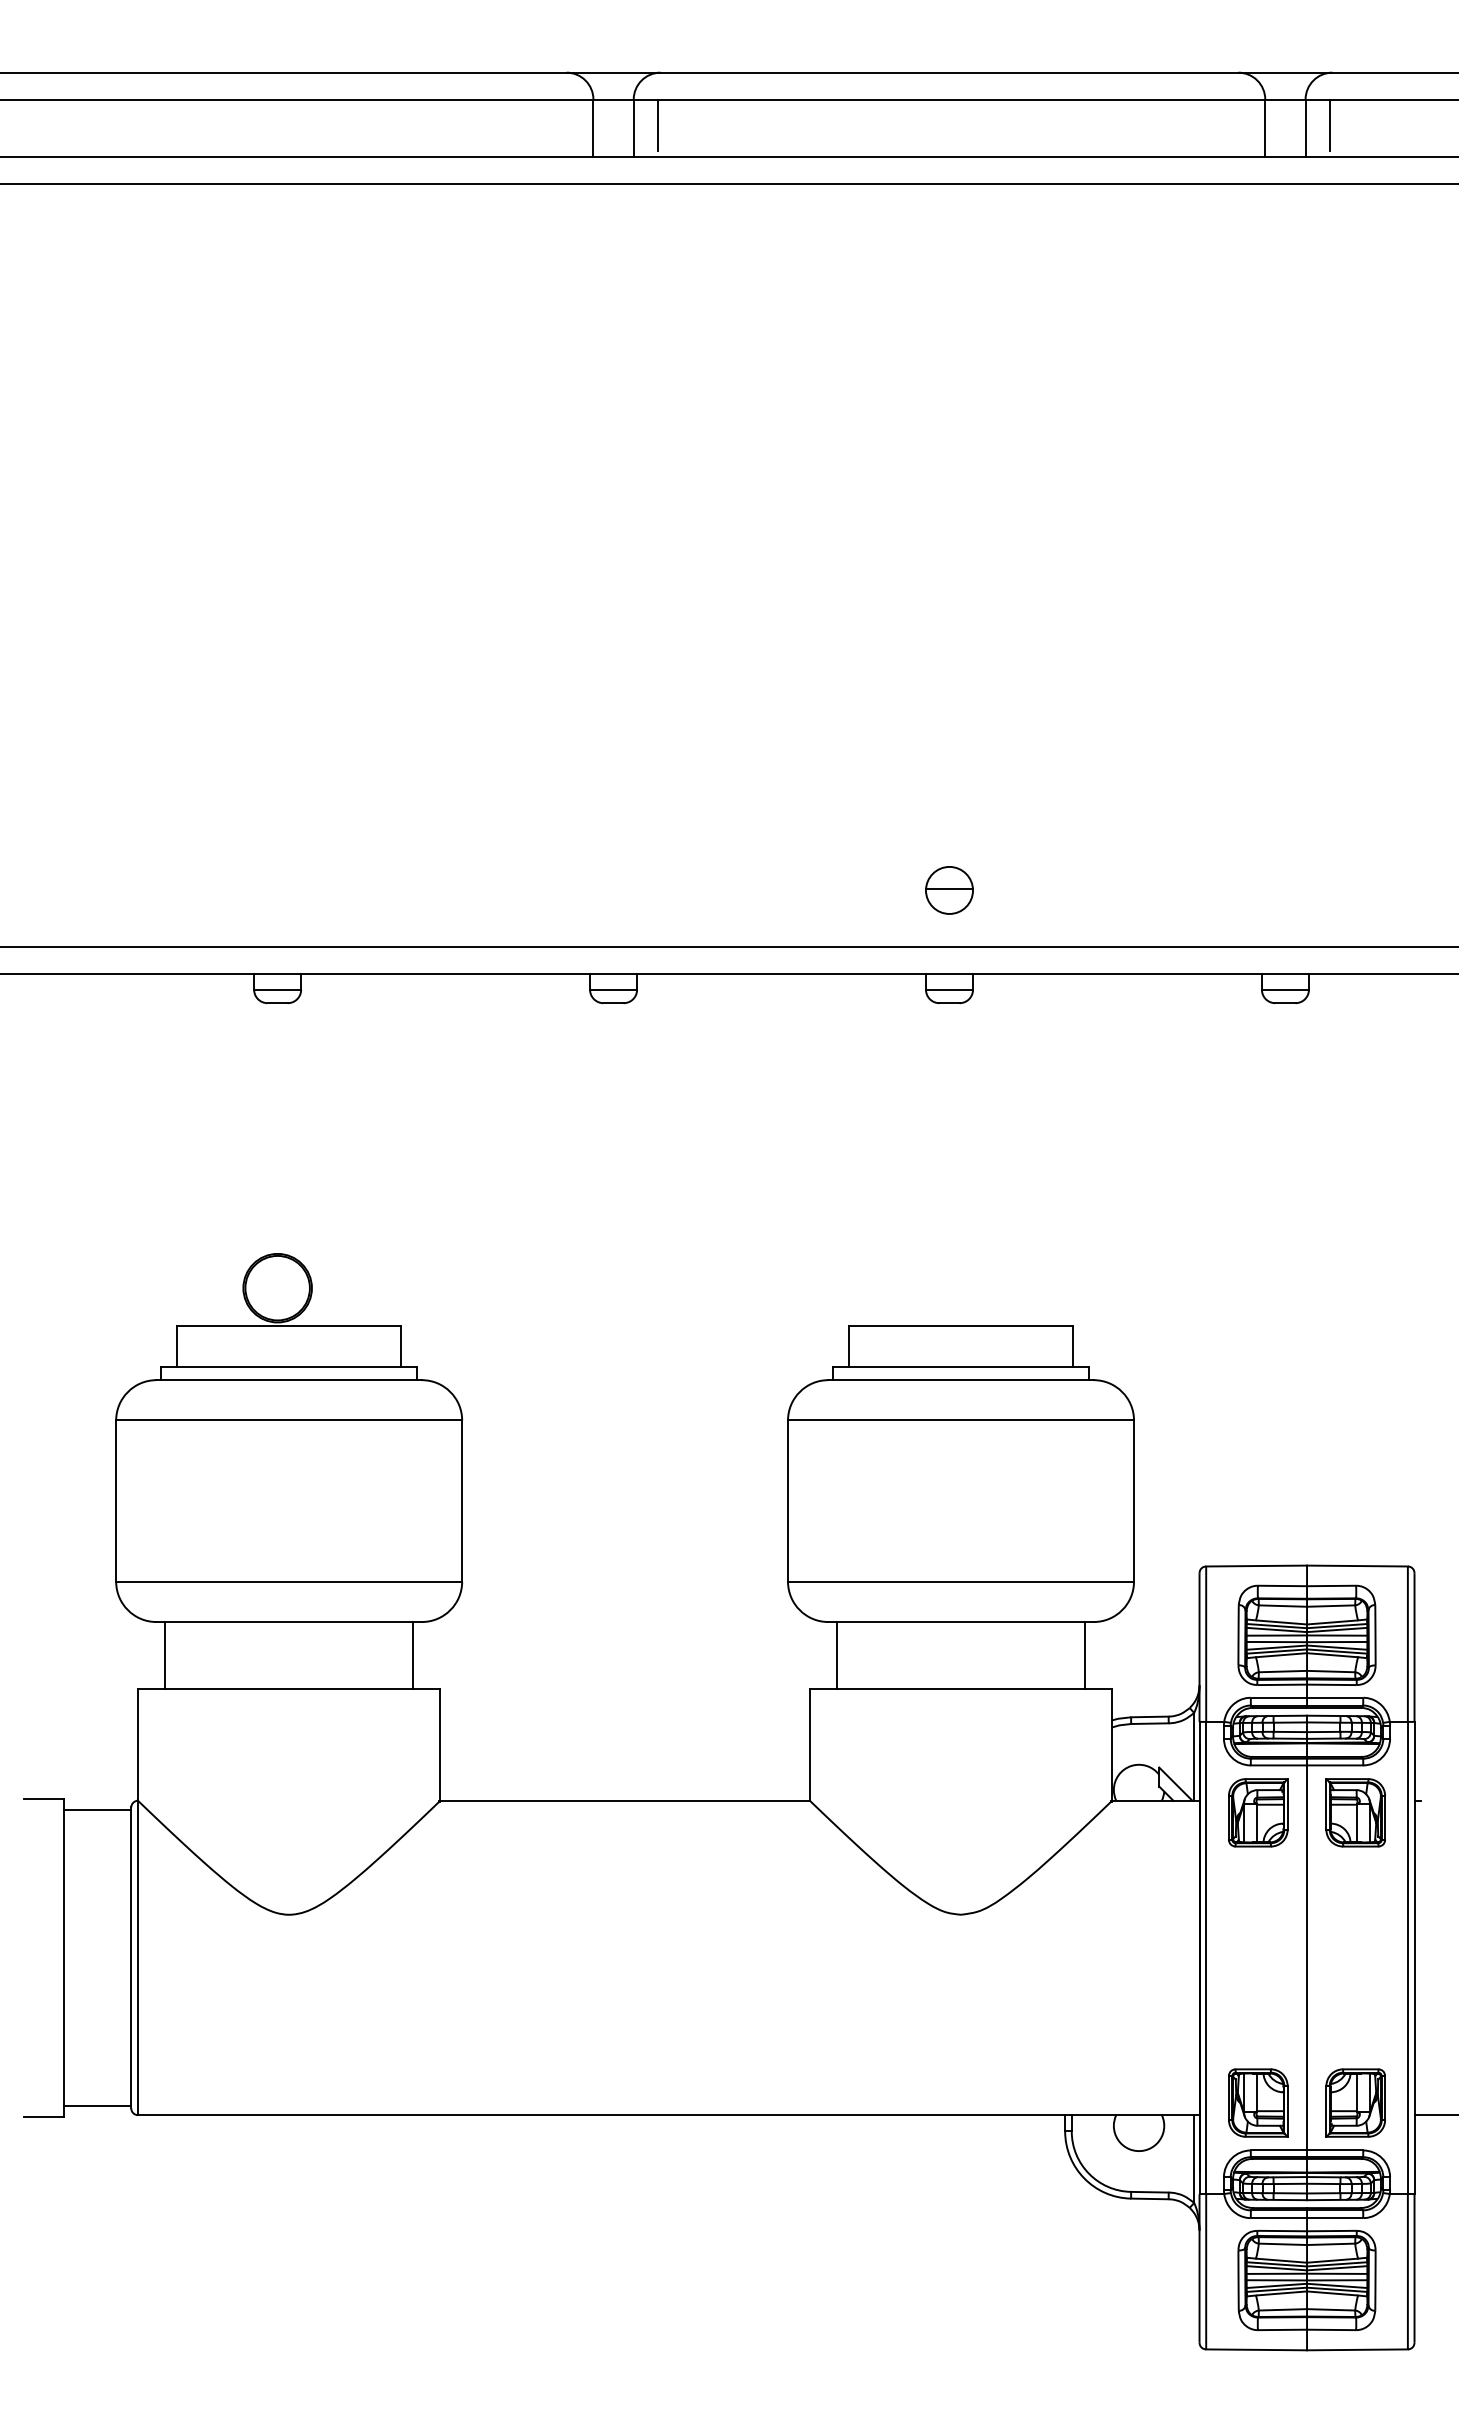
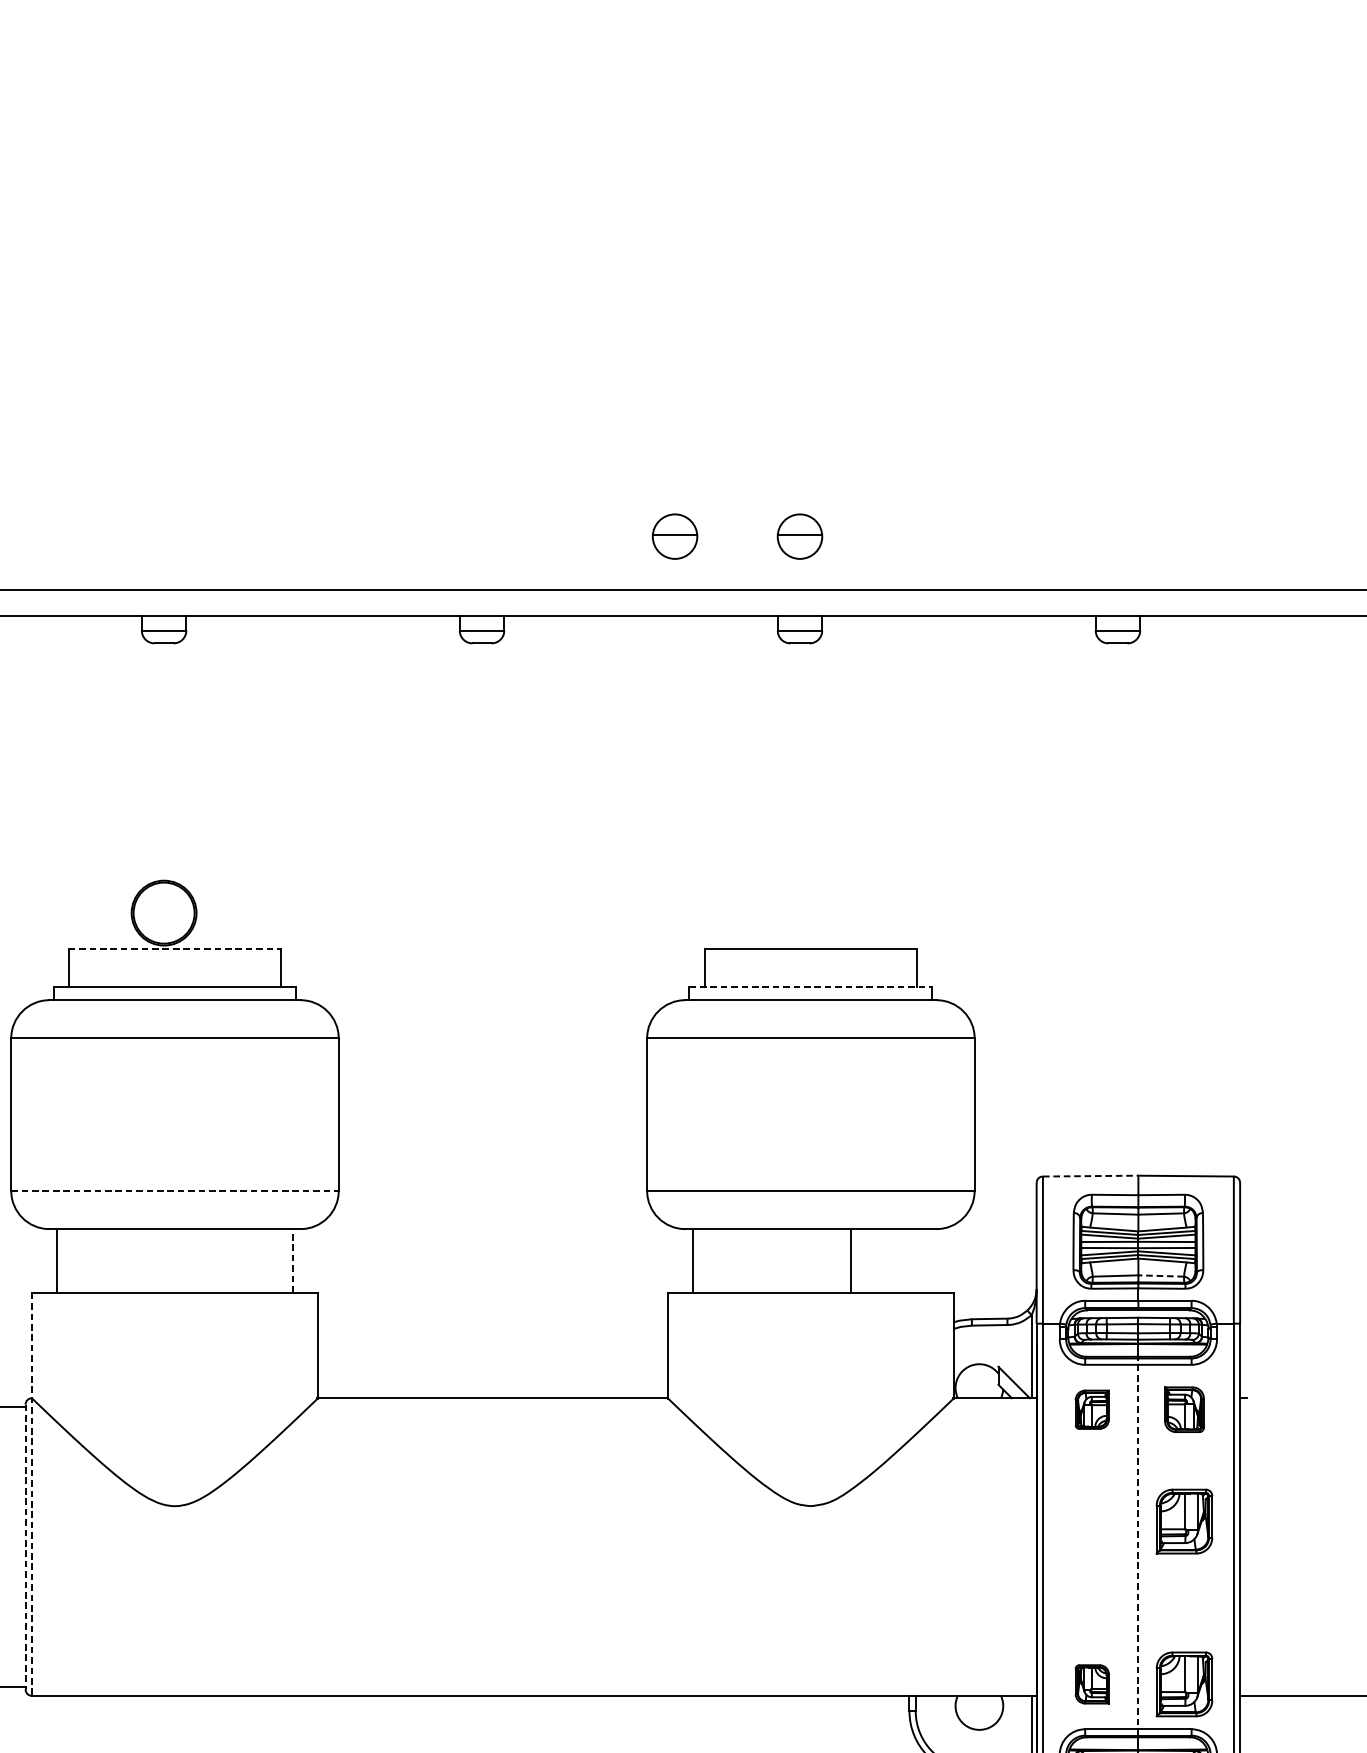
part: (817, 890) -> (675, 536), added
line: (289, 1326) -> (175, 949), solid -> dashed
line: (961, 1366) -> (811, 987), solid -> dashed
line: (1257, 1566) -> (1091, 1176), solid -> dashed
line: (289, 1581) -> (175, 1190), solid -> dashed
line: (413, 1655) -> (292, 1260), solid -> dashed
line: (1085, 1655) -> (851, 1260), moved
line: (1330, 1671) -> (1160, 1275), solid -> dashed
part: (1258, 1812) -> (1092, 1409), size x0.6
part: (1355, 1812) -> (1184, 1409), size x0.7
line: (138, 1902) -> (32, 1494), solid -> dashed
part: (1355, 1930) -> (1184, 1521), added
line: (1307, 1957) -> (1138, 1546), solid -> dashed
line: (131, 1958) -> (25, 1547), solid -> dashed
part: (1258, 2102) -> (1092, 1683), size x0.6

